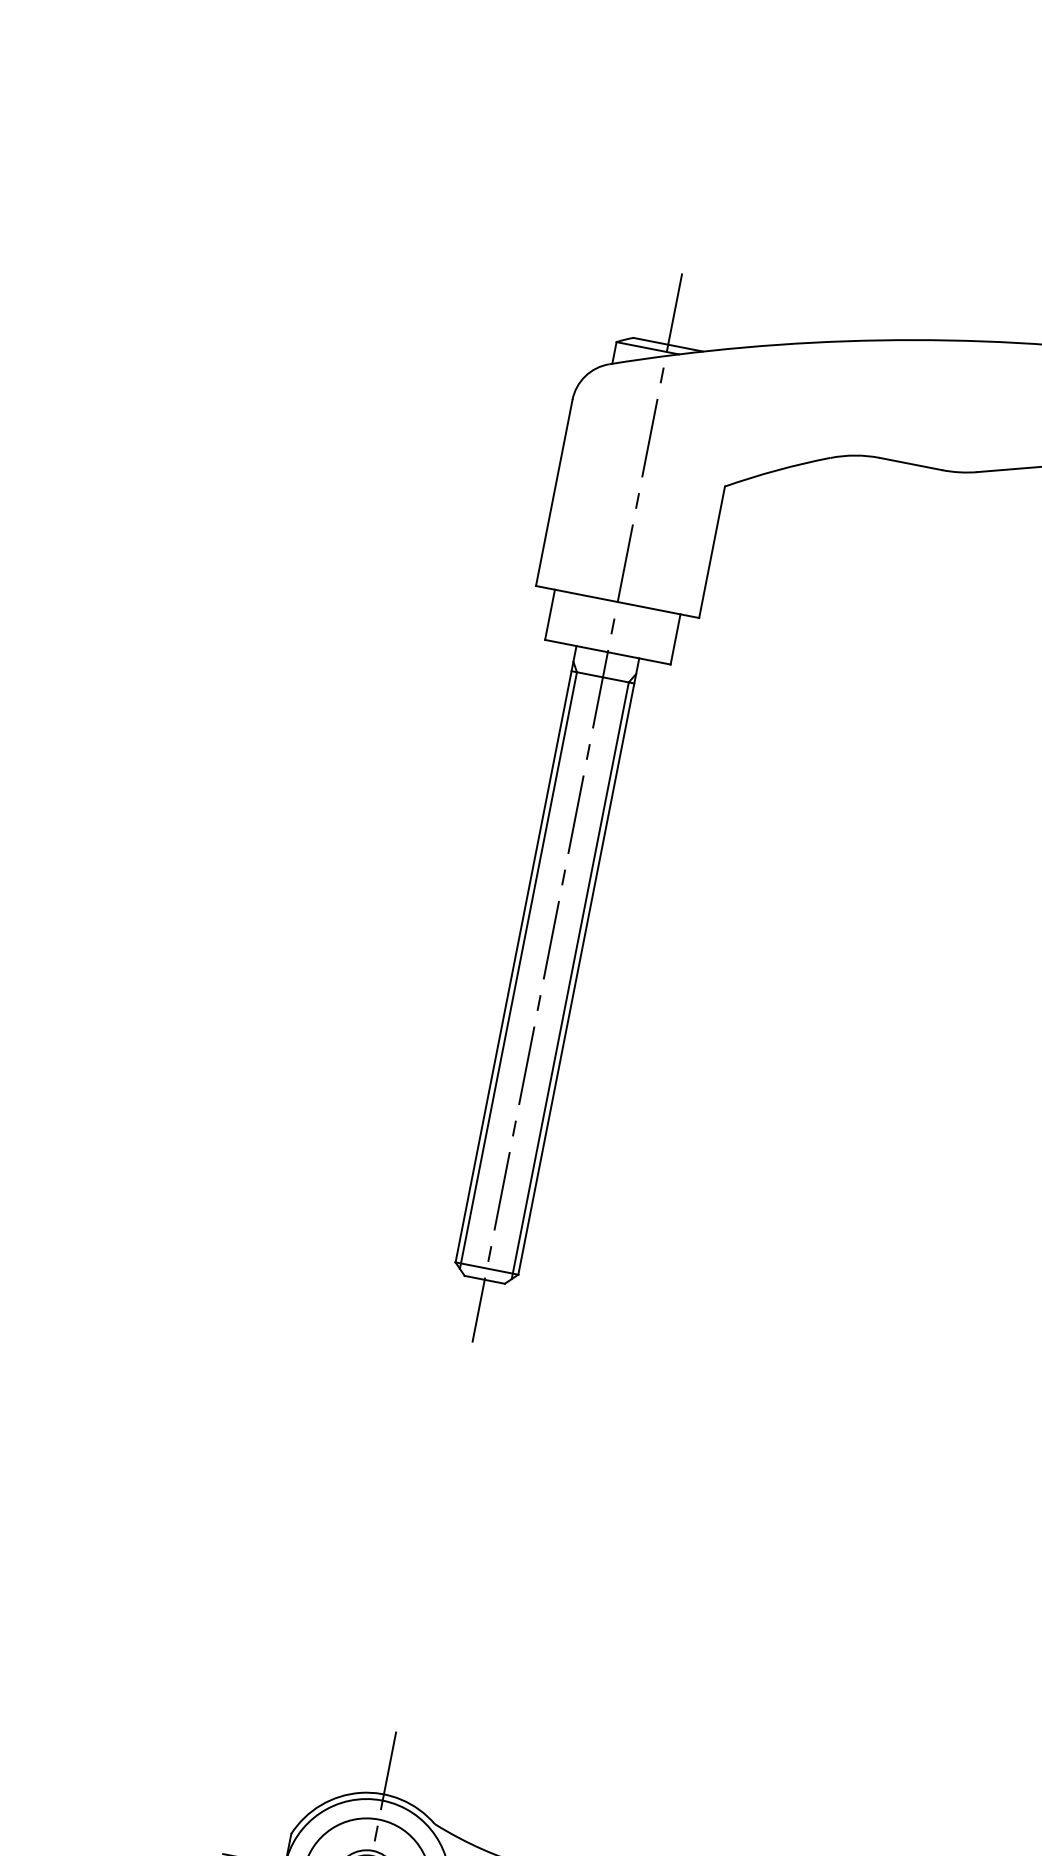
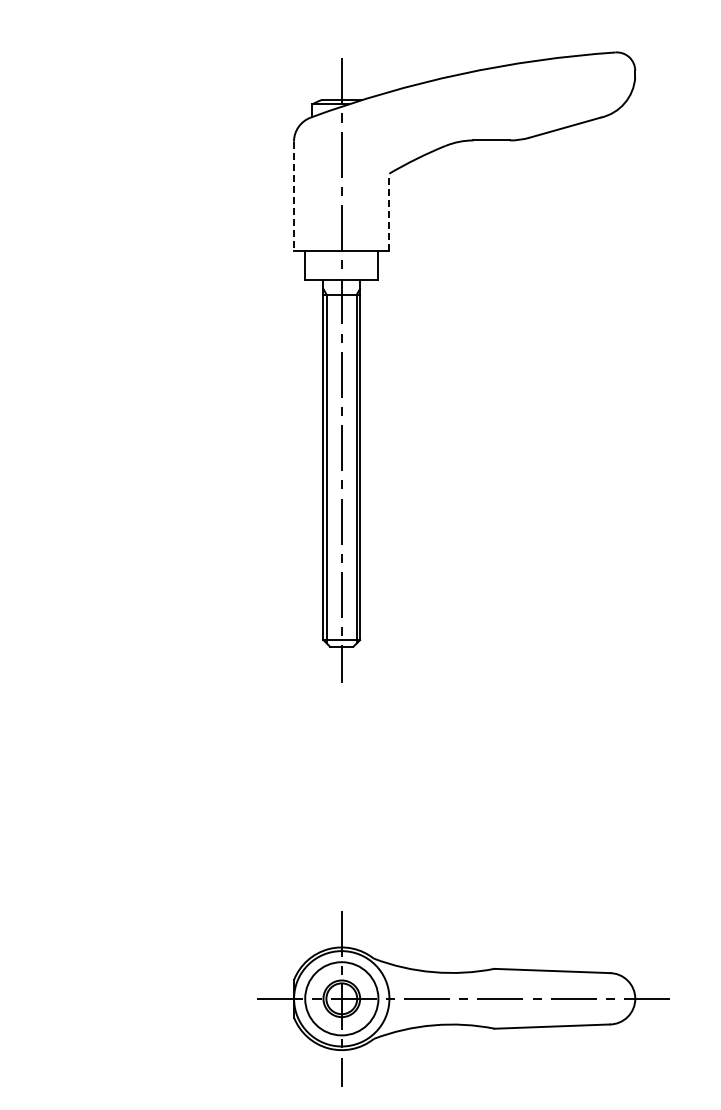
line: (553, 493) -> (293, 196), solid -> dashed
line: (712, 551) -> (389, 211), solid -> dashed

